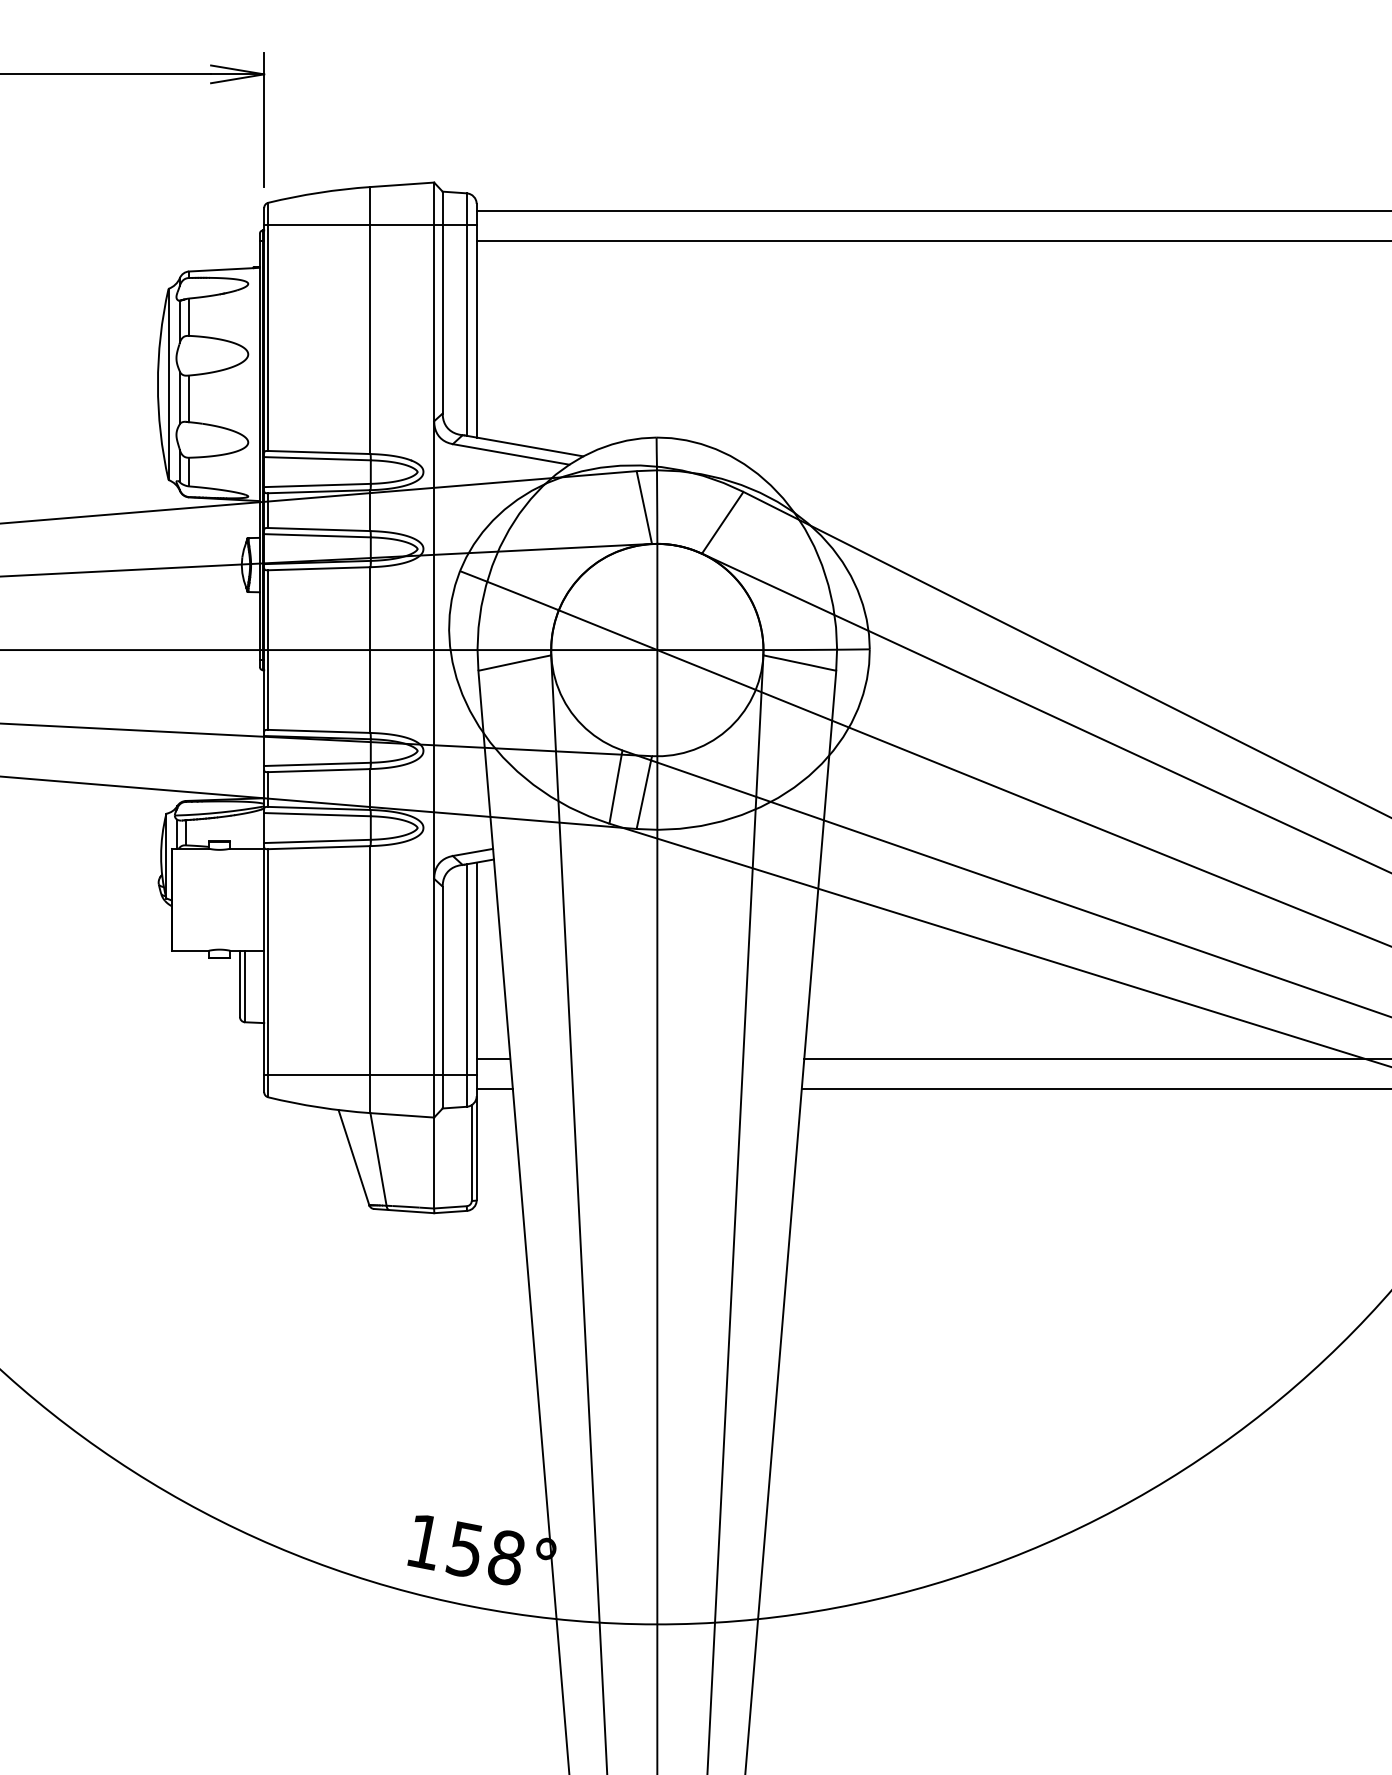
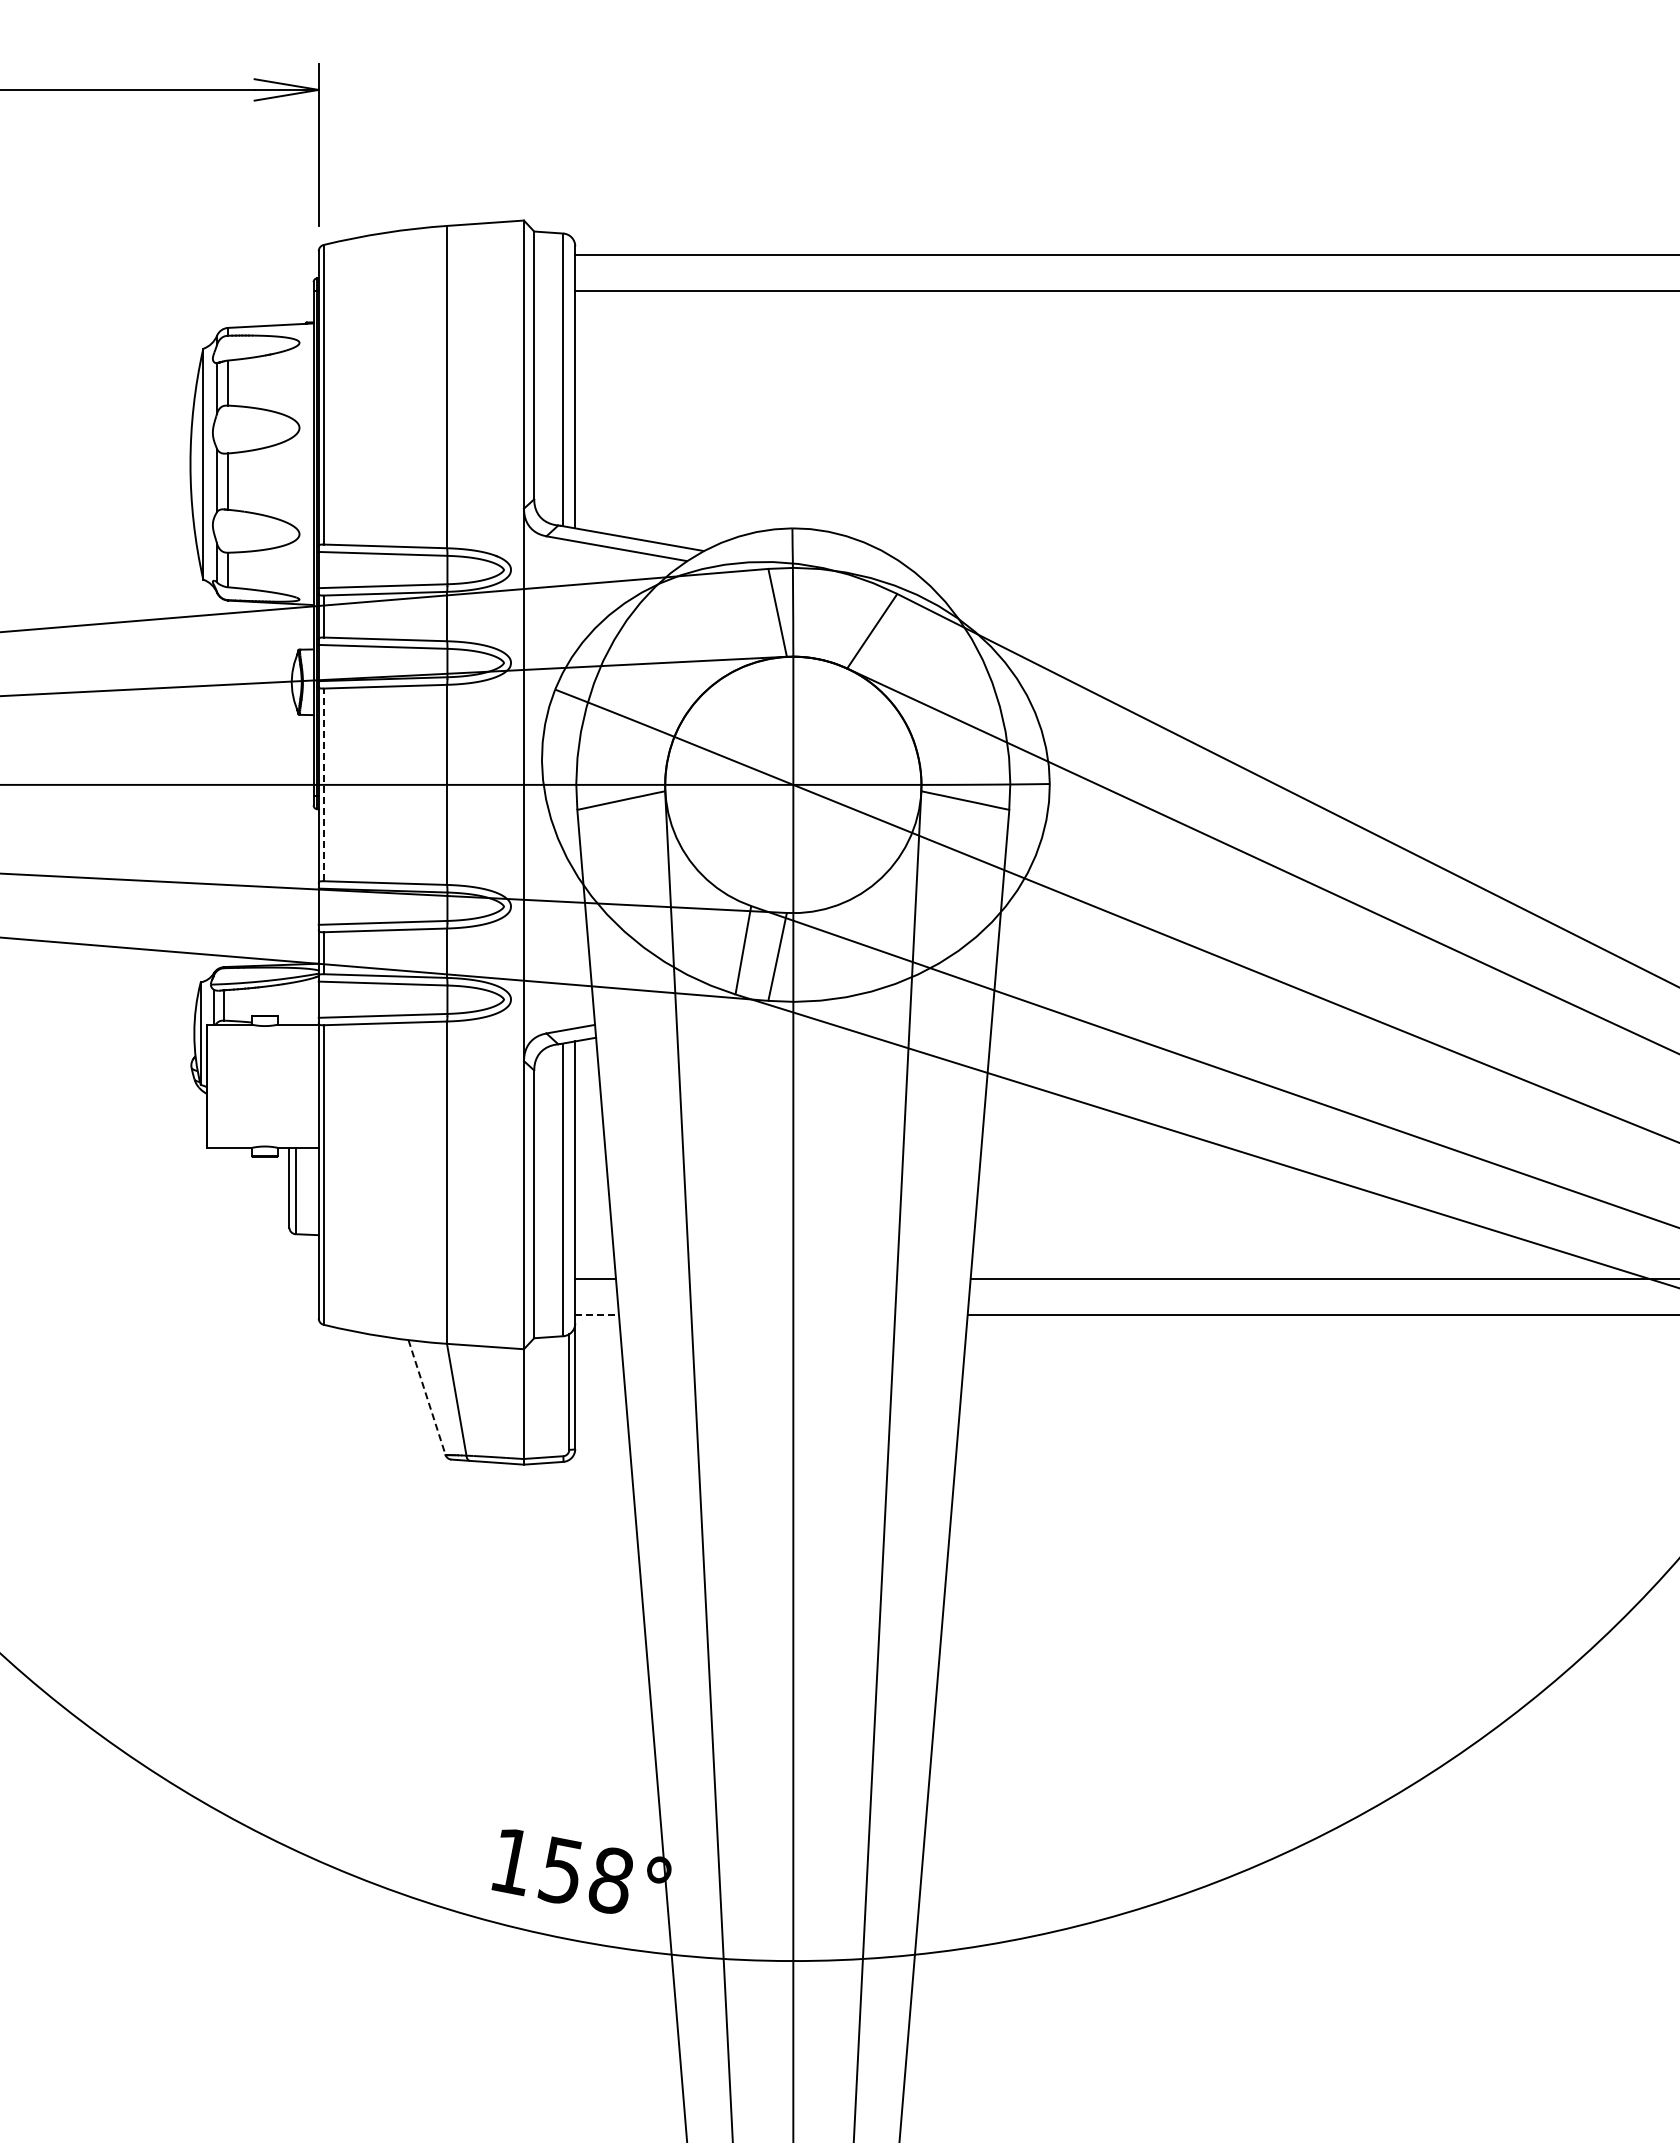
line: (370, 224) -> (446, 271), removed
line: (268, 649) -> (323, 784), solid -> dashed
line: (370, 1074) -> (446, 1297), removed
line: (495, 1088) -> (597, 1314), solid -> dashed
line: (354, 1158) -> (427, 1398), solid -> dashed

